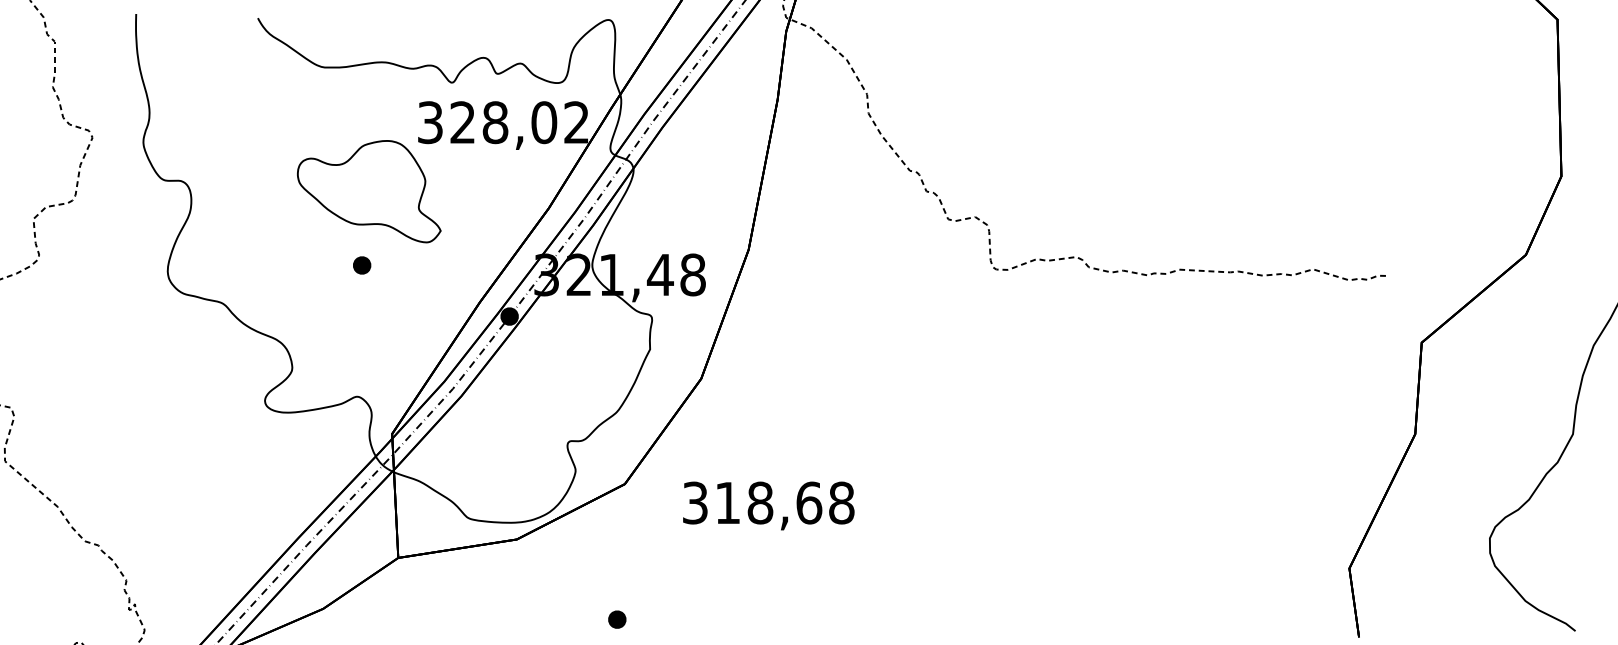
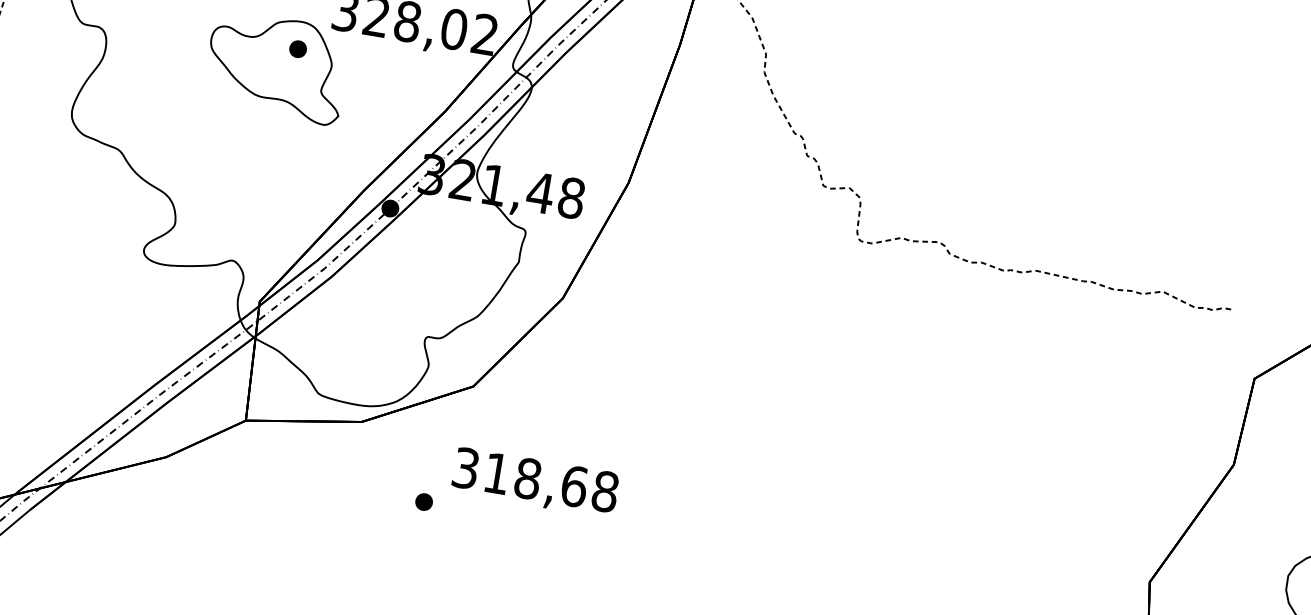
part: (362, 265) -> (298, 49), moved
text: (768, 505) -> (535, 482), moved
part: (617, 619) -> (424, 501), moved

